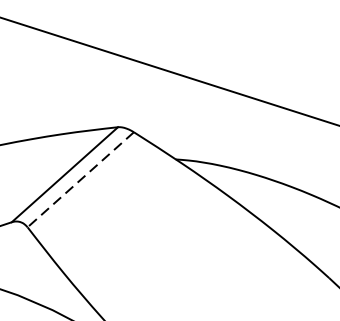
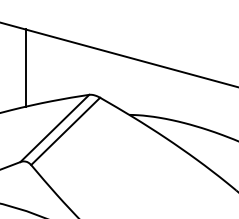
line: (25, 82) -> (25, 67), added
line: (80, 179) -> (65, 131), dashed -> solid

